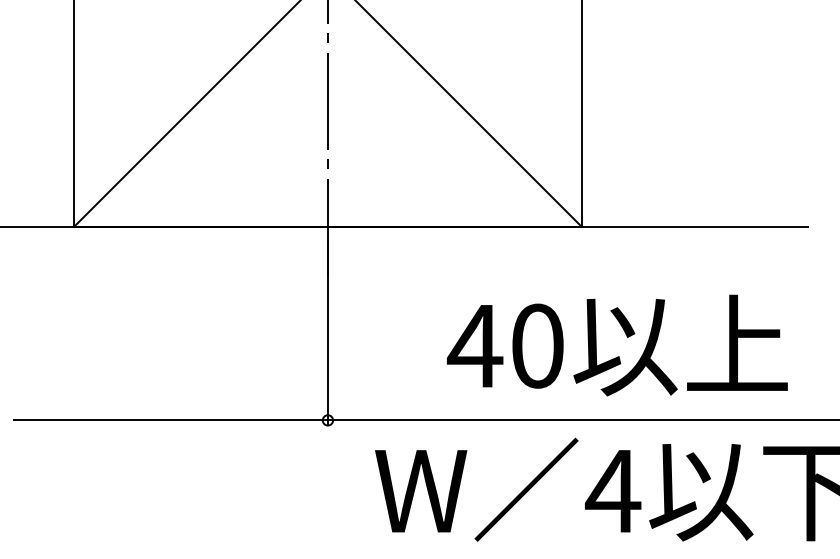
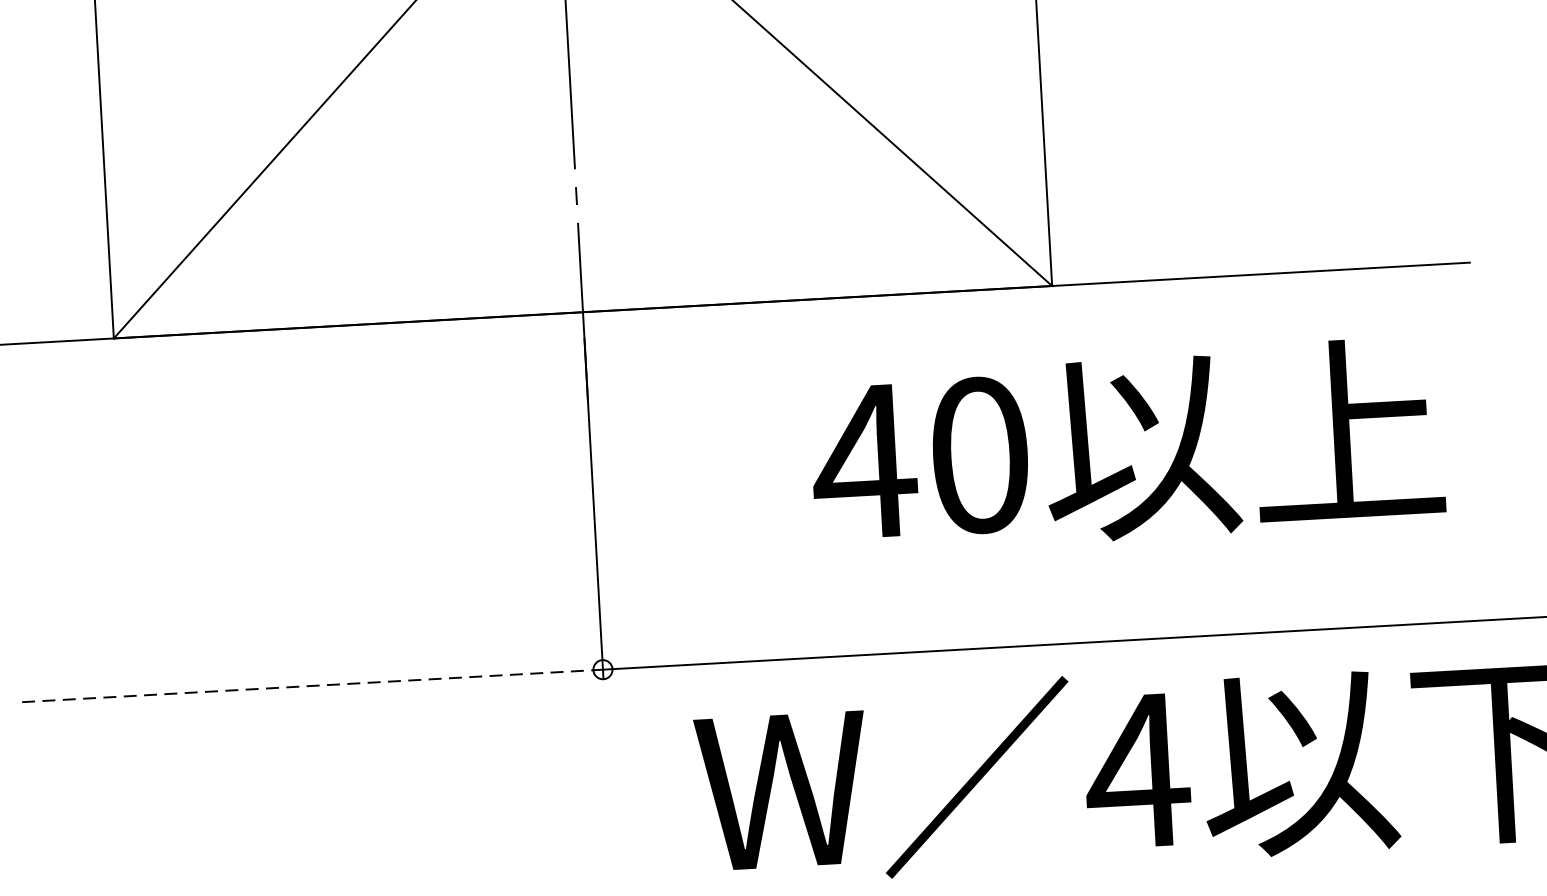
text: (617, 345) -> (1127, 445), moved
line: (171, 420) -> (313, 686), solid -> dashed

